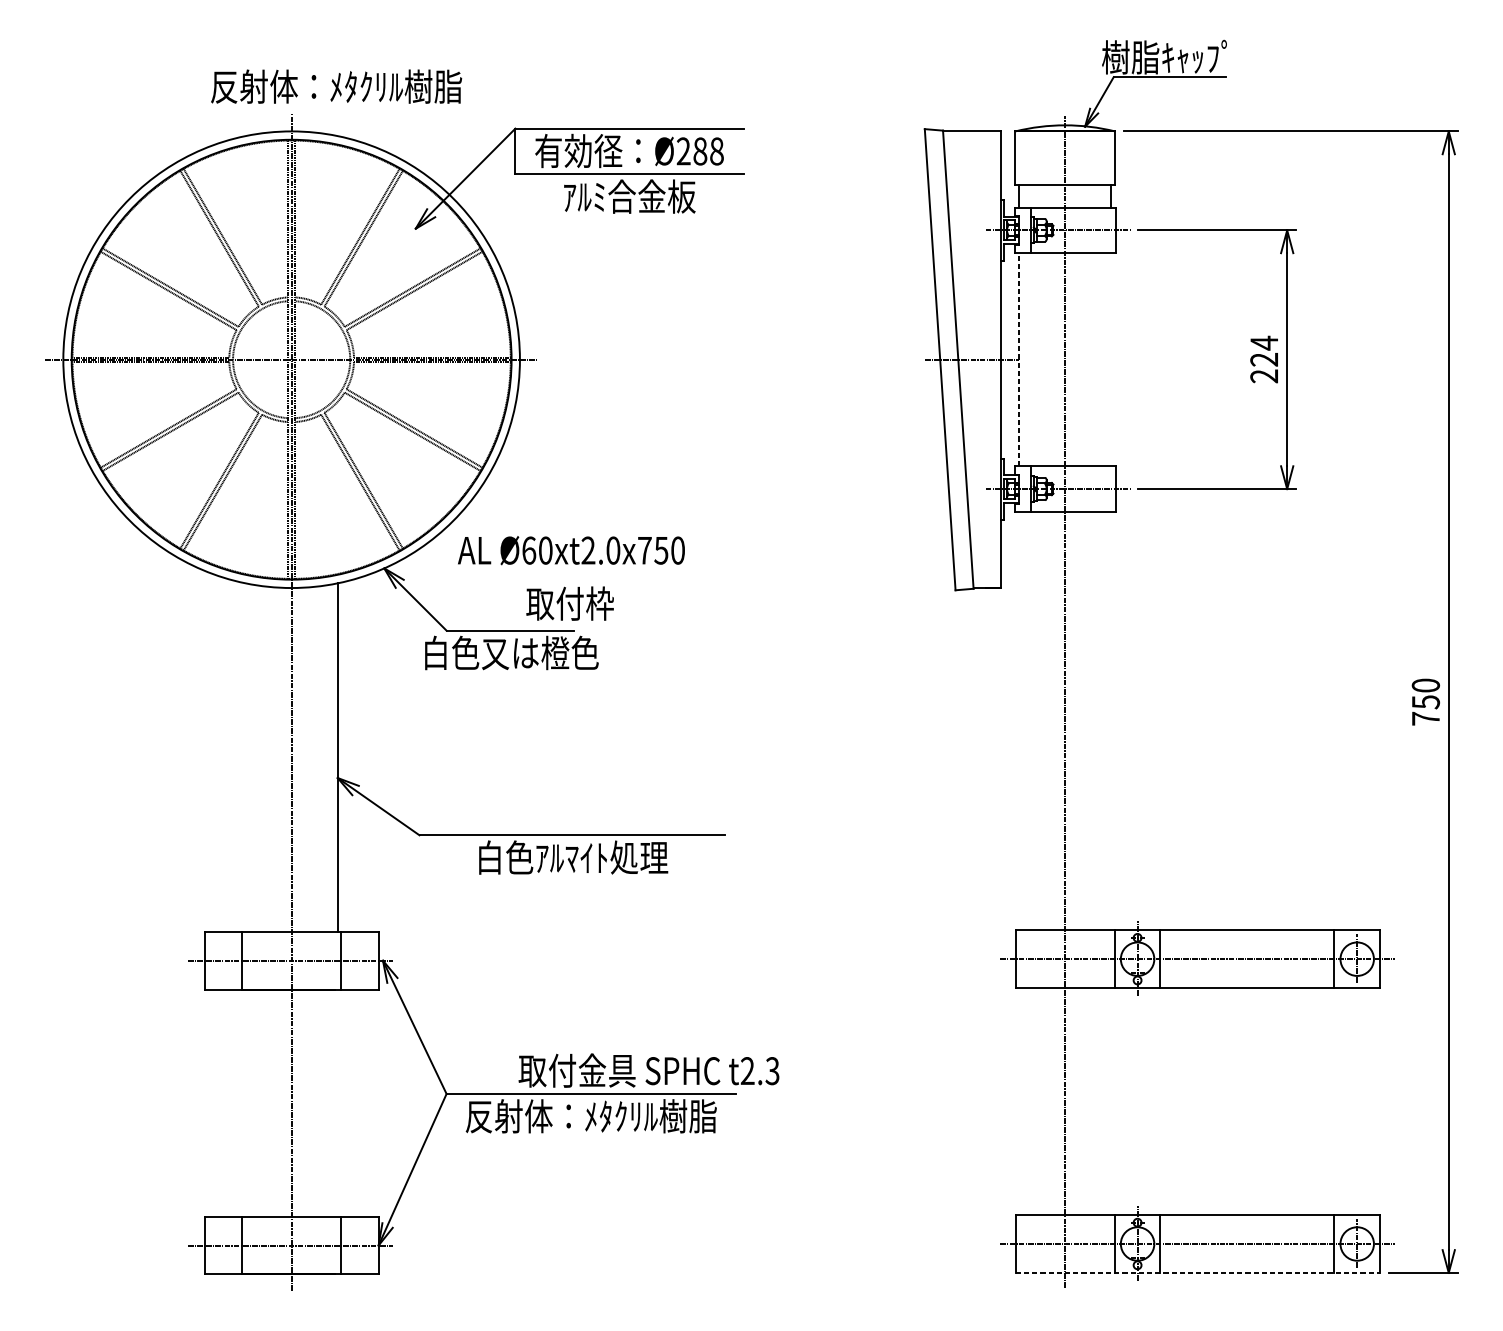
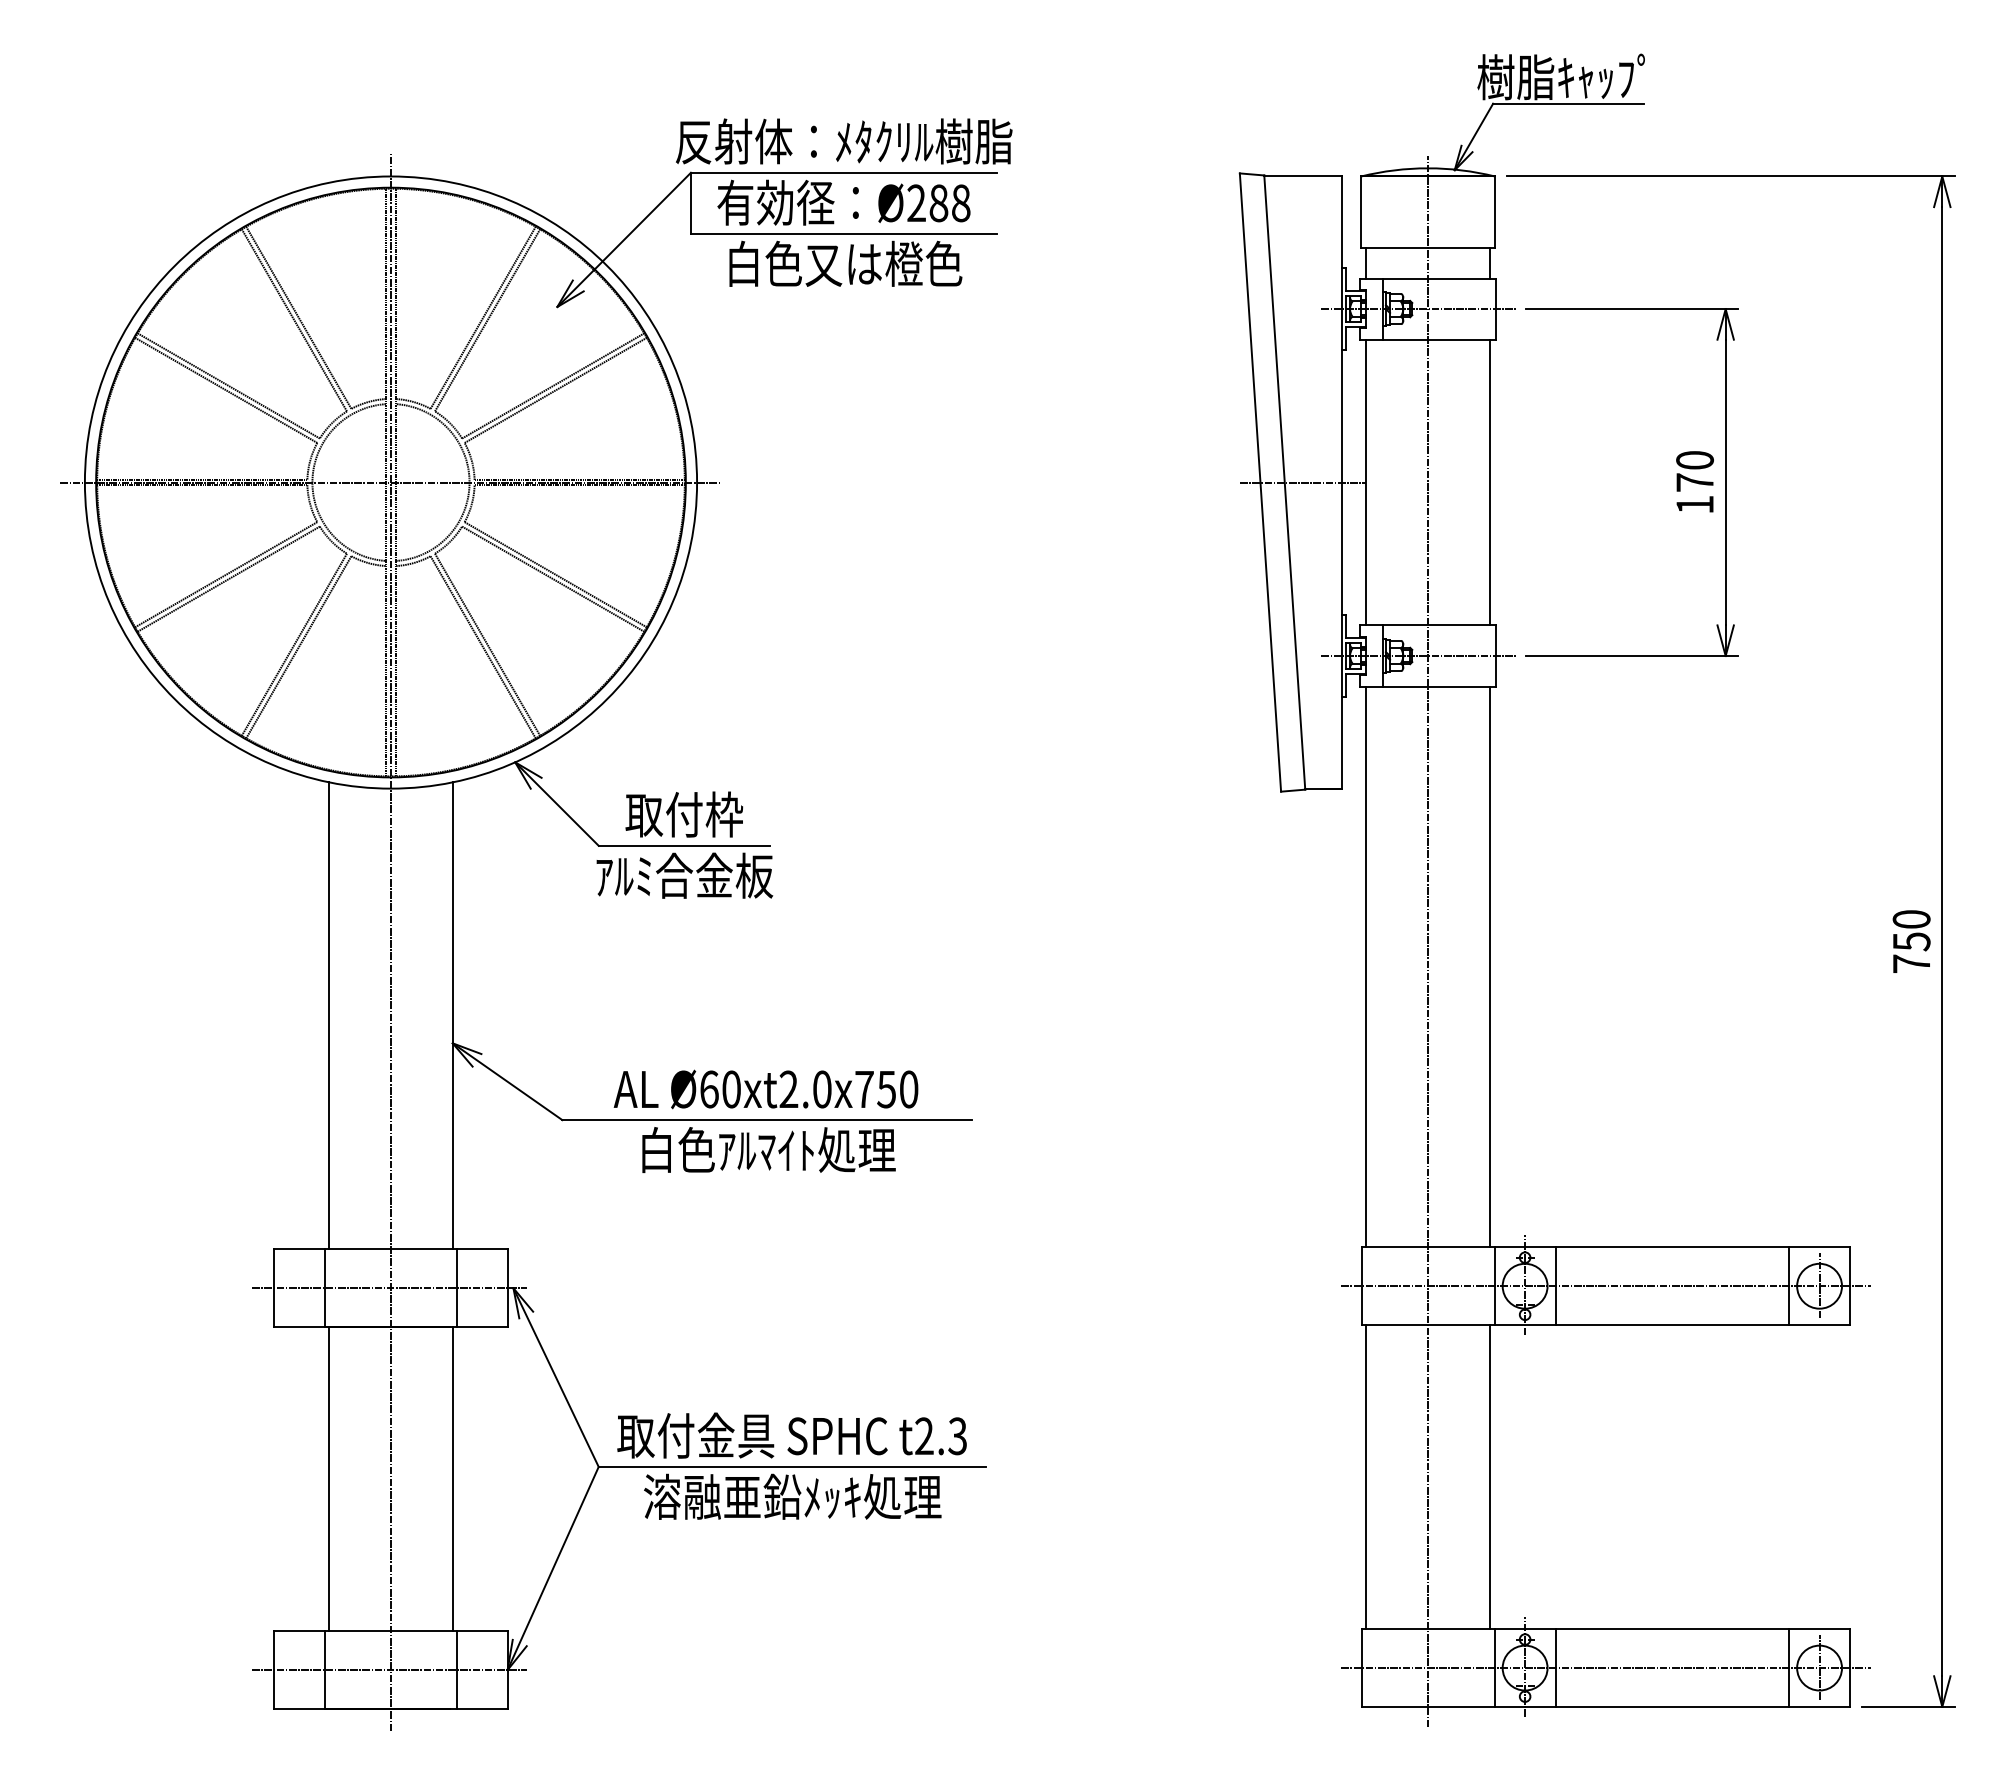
text: (336, 86) -> (844, 141), moved
text: (630, 196) -> (845, 263), ｱﾙﾐ合金板 -> 白色又は橙色
line: (1019, 359) -> (1366, 482), dashed -> solid
line: (1111, 359) -> (1489, 482), added
text: (1263, 359) -> (1694, 482), 224 -> 170
text: (570, 550) -> (765, 1089), moved
text: (570, 603) -> (684, 814), moved
text: (512, 652) -> (686, 875), 白色又は橙色 -> ｱﾙﾐ合金板
line: (1019, 720) -> (1366, 966), added
line: (1111, 720) -> (1489, 966), added
line: (245, 757) -> (329, 1015), added
text: (648, 1070) -> (791, 1435), moved
line: (1019, 1101) -> (1366, 1477), added
line: (1111, 1101) -> (1489, 1477), added
line: (245, 1103) -> (329, 1479), added
line: (337, 1103) -> (452, 1479), added
text: (591, 1116) -> (792, 1496), 反射体：ﾒﾀｸﾘﾙ樹脂 -> 溶融亜鉛ﾒｯｷ処理
line: (1198, 1272) -> (1606, 1706), dashed -> solid

